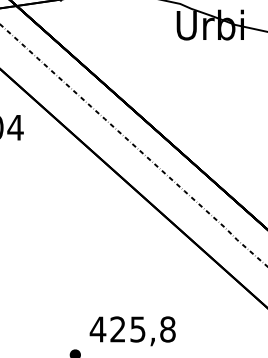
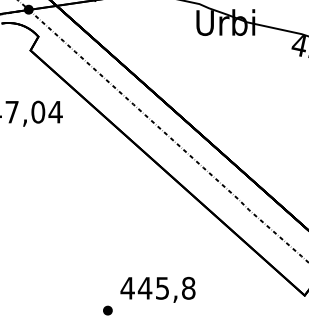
text: (117, 328) -> (144, 287), 425,8 -> 445,8

